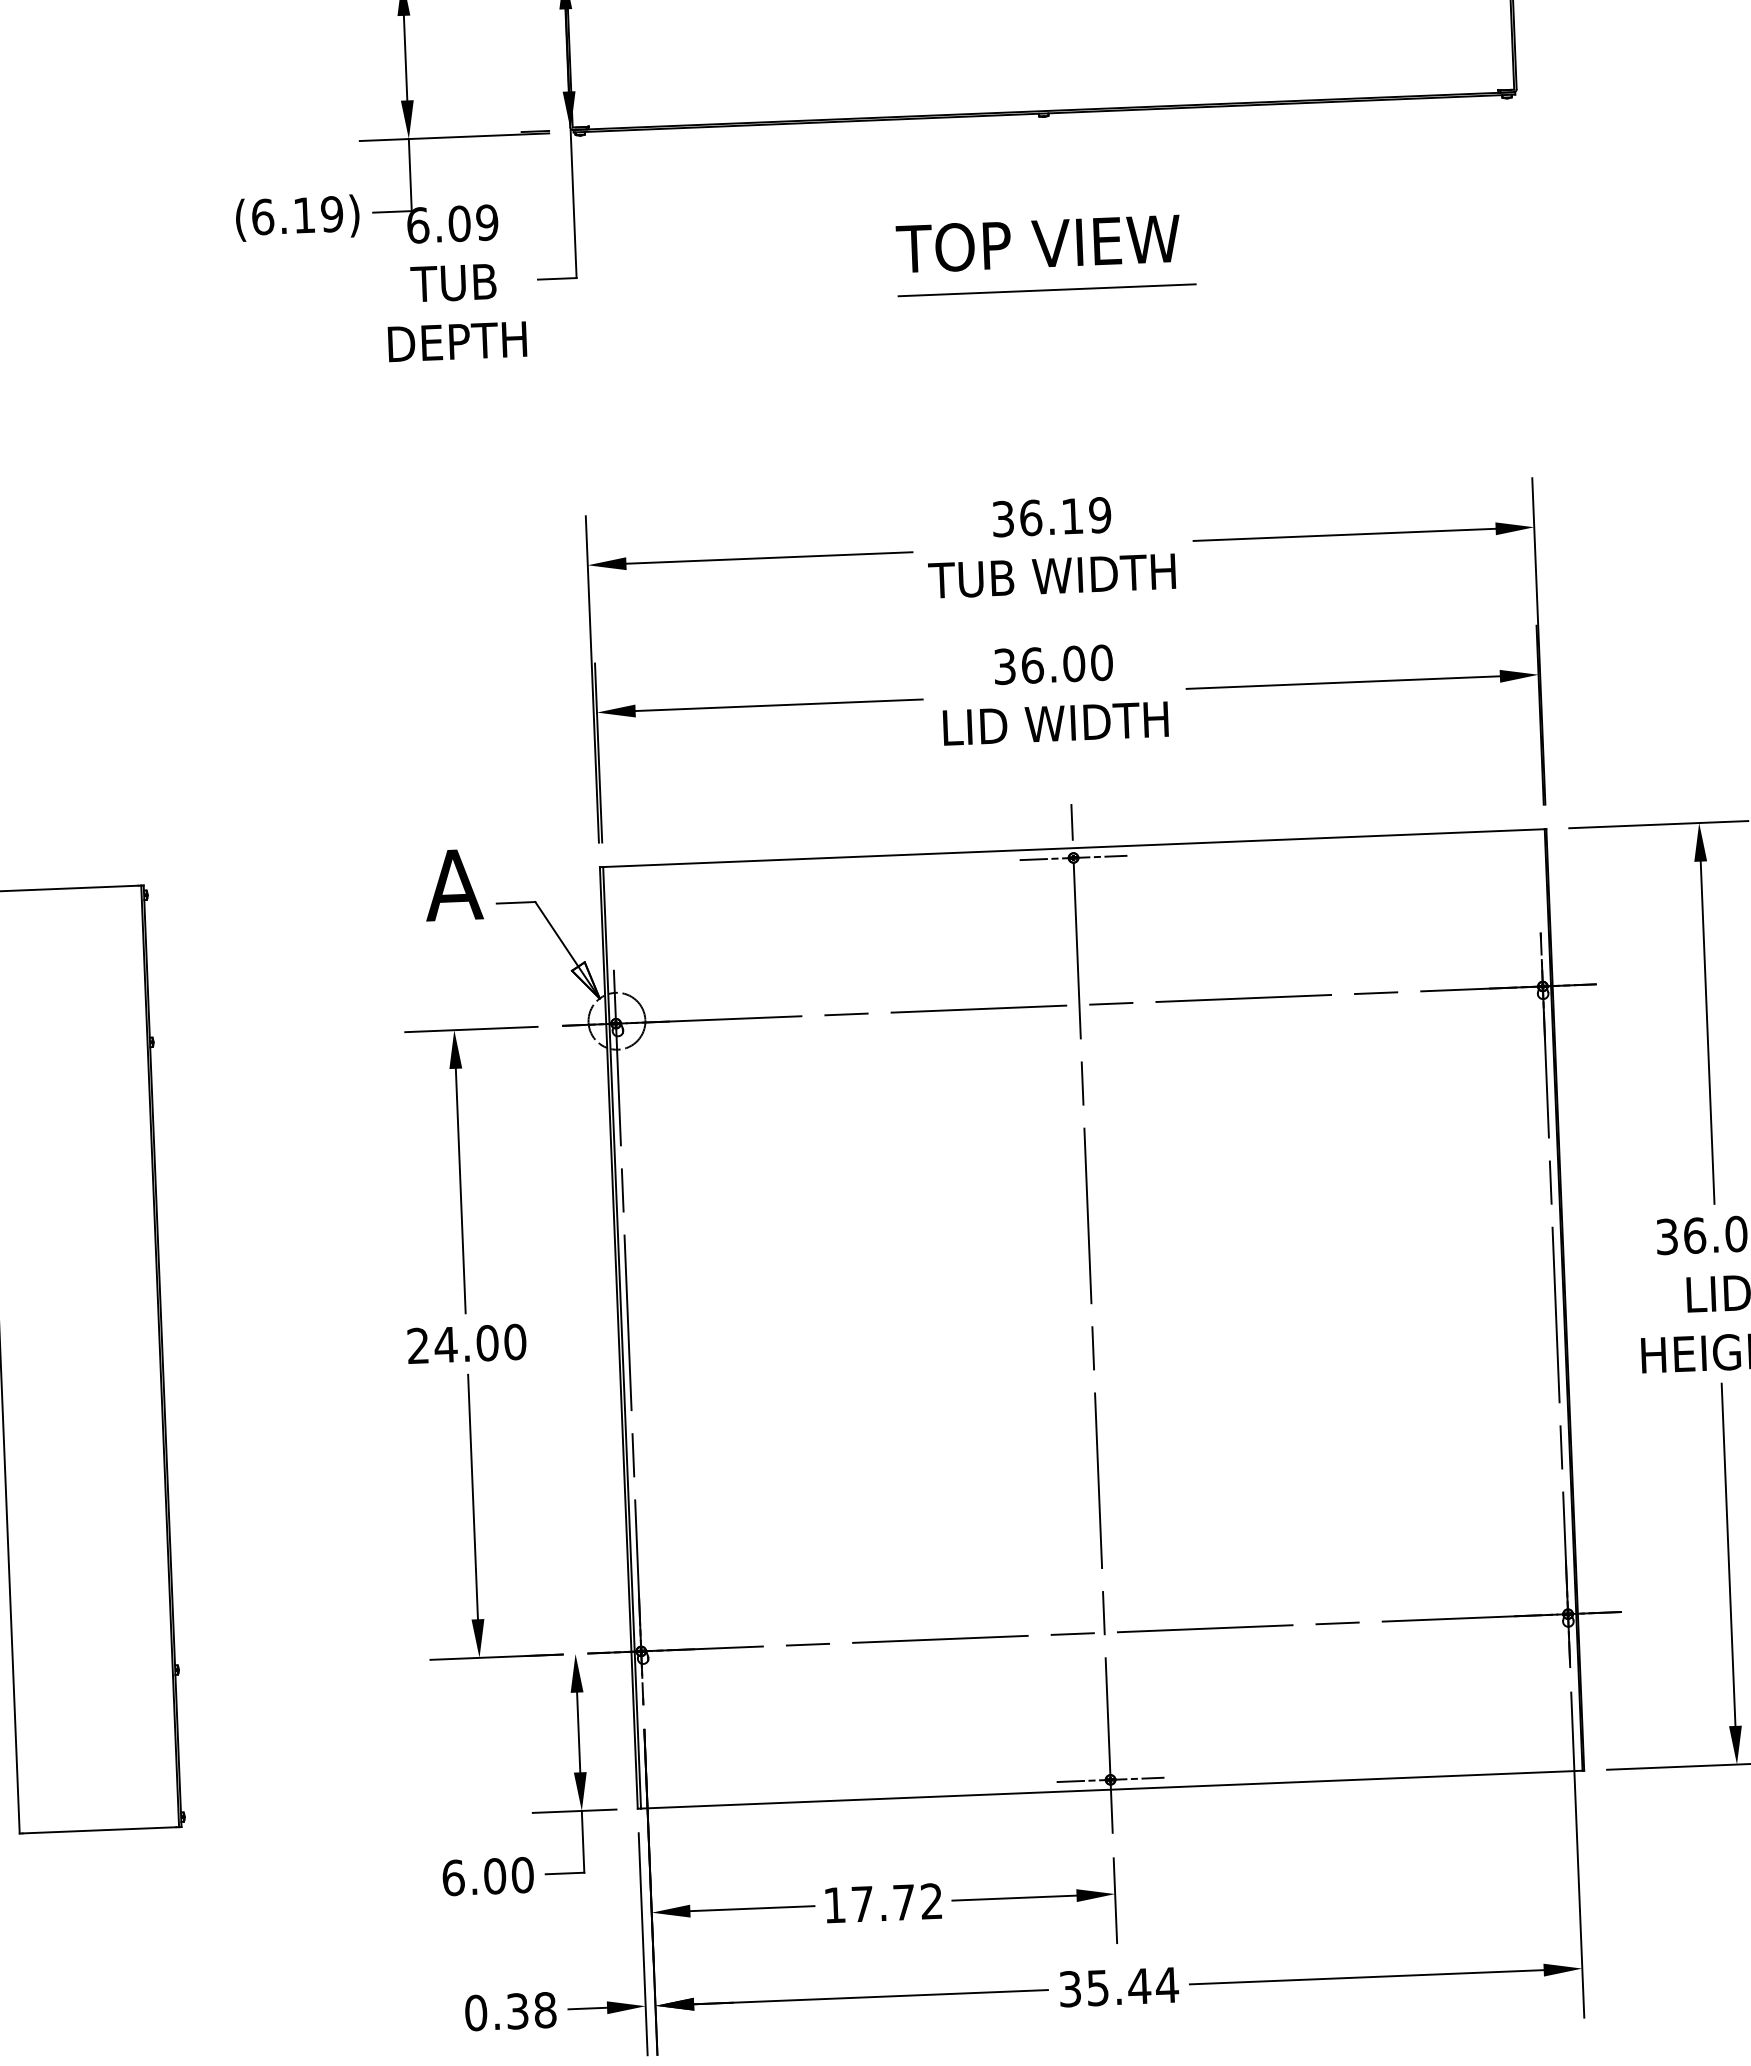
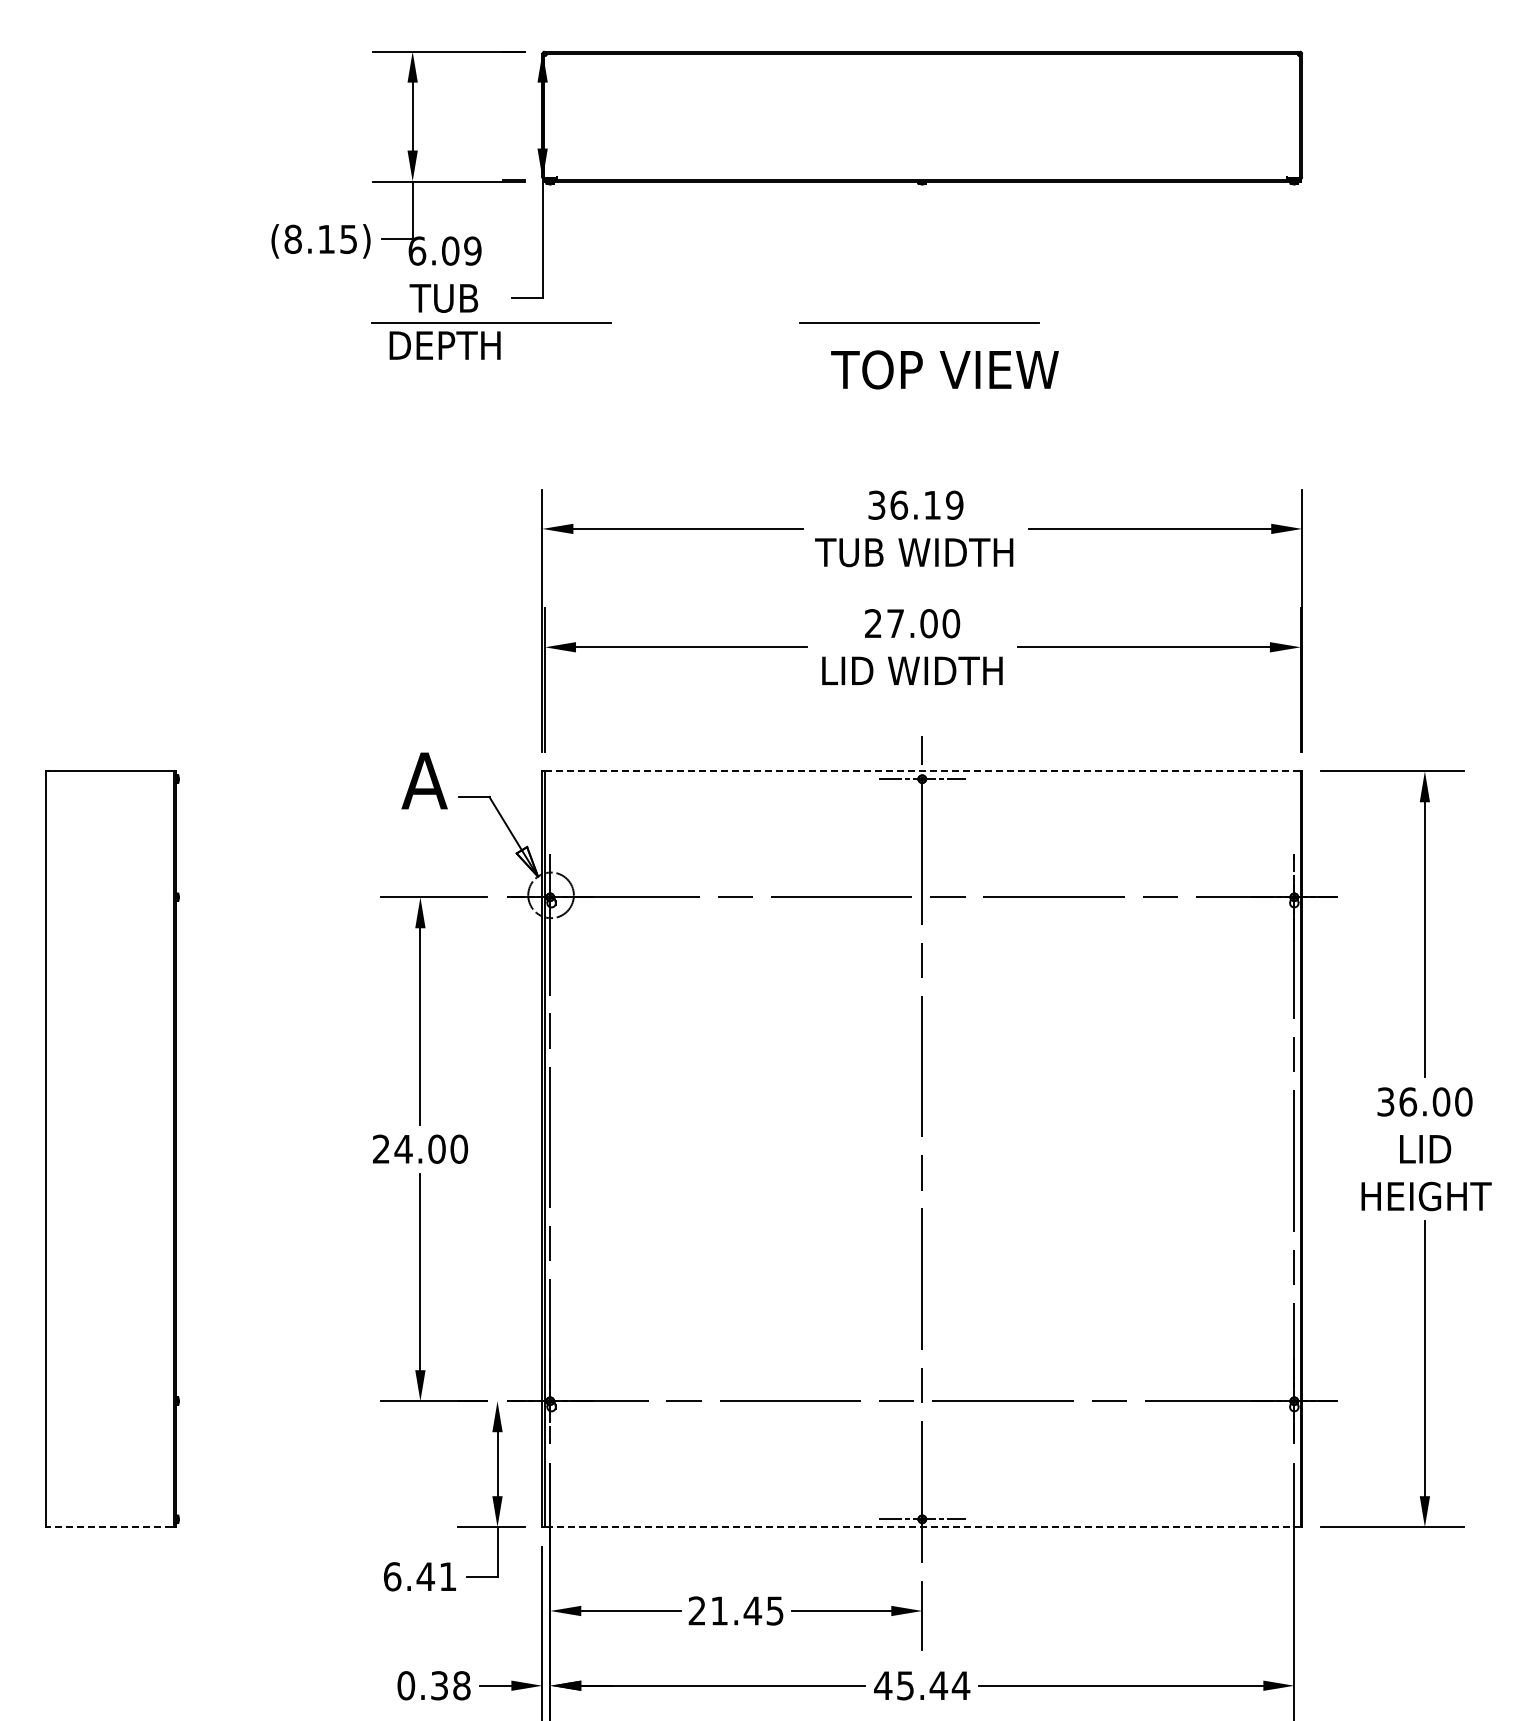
text: (296, 214) -> (320, 238), (6.19) -> (8.15)
text: (1037, 243) -> (944, 369), moved
line: (514, 310) -> (491, 322), added
text: (1018, 665) -> (884, 623), 36.00 -> 27.00
line: (1073, 848) -> (922, 771), solid -> dashed
line: (1111, 1790) -> (922, 1527), solid -> dashed
line: (99, 1830) -> (110, 1527), solid -> dashed
text: (508, 1875) -> (436, 1576), 6.00 -> 6.41
text: (882, 1902) -> (735, 1610), 17.72 -> 21.45
text: (1070, 1988) -> (883, 1685), 35.44 -> 45.44

